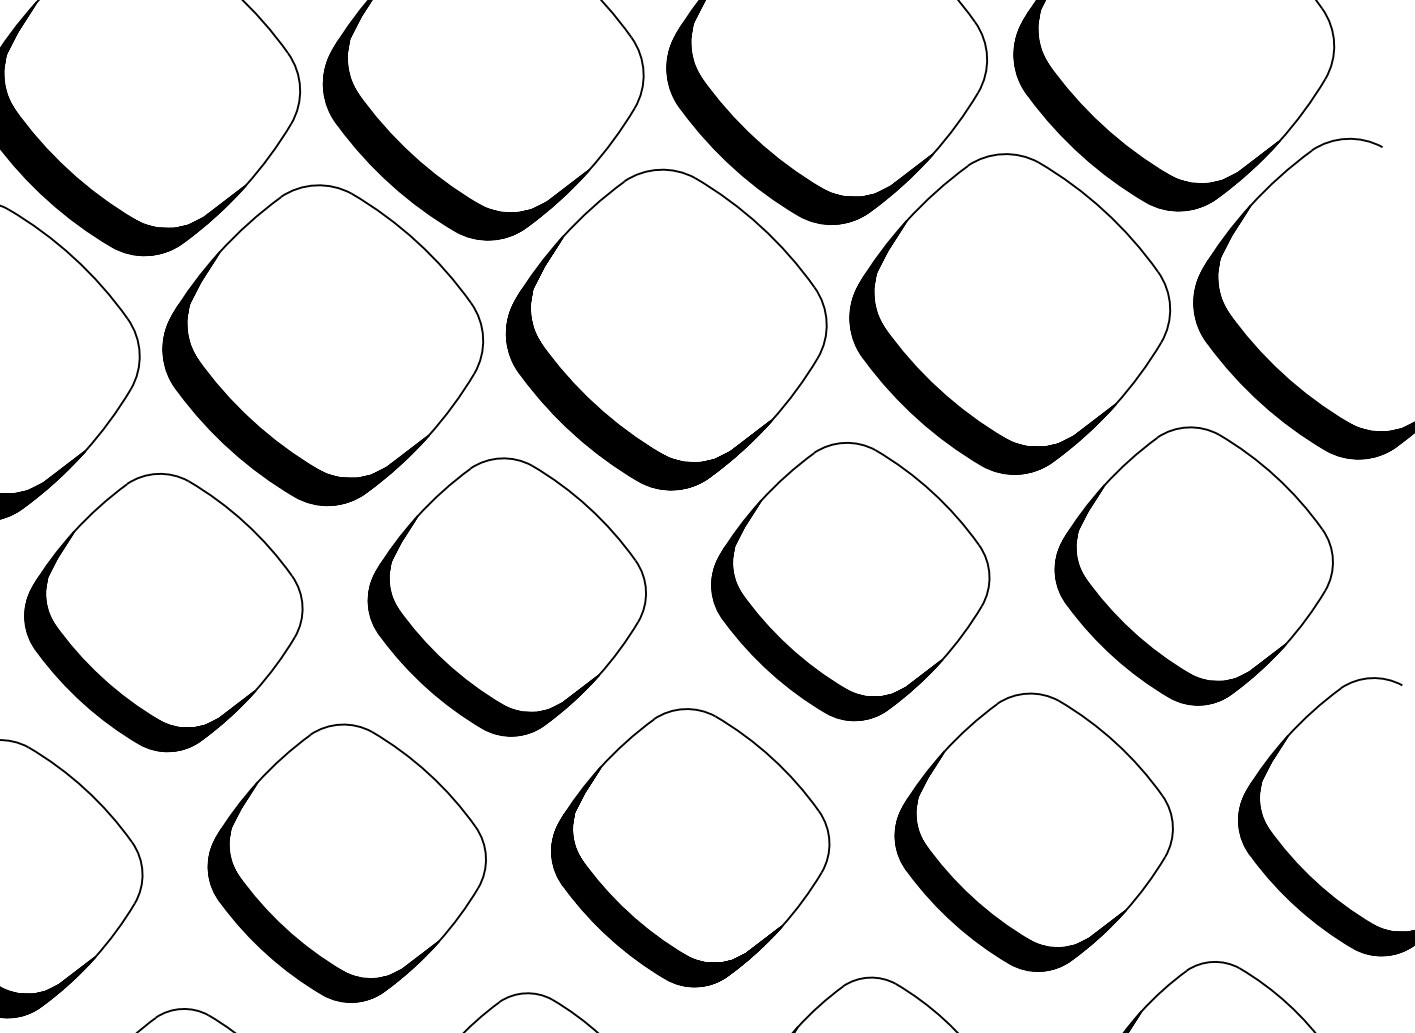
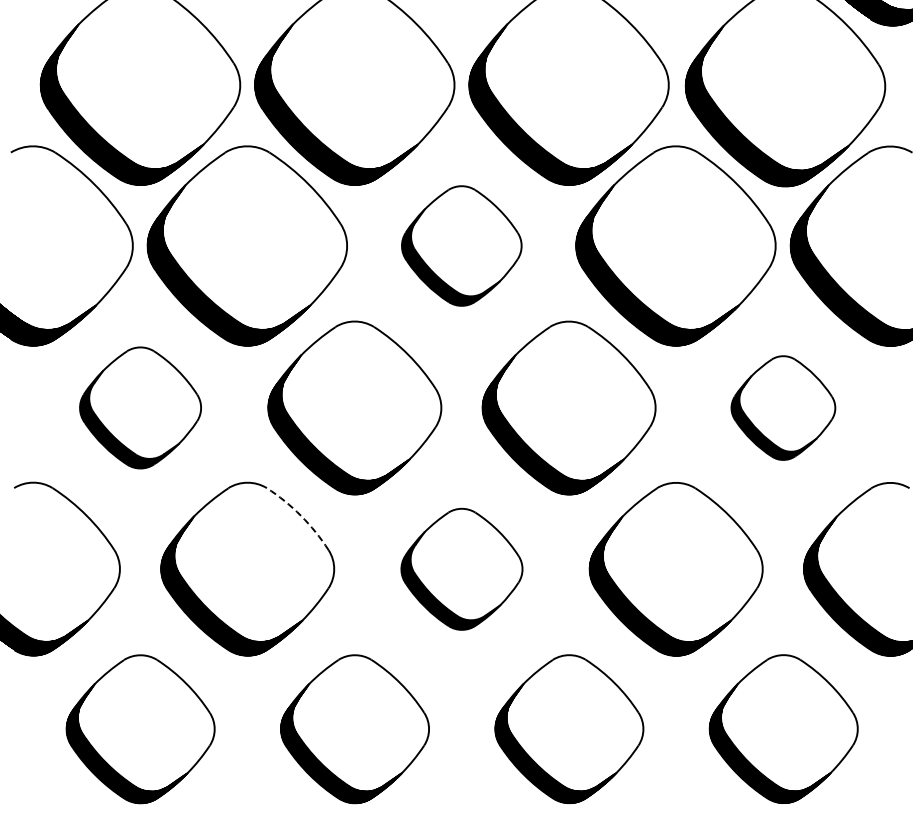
part: (666, 328) -> (461, 245), size x0.6
part: (1194, 565) -> (783, 407), size x0.6
part: (163, 611) -> (140, 407), size x0.7
arc: (427, 773) -> (300, 515), solid -> dashed
part: (689, 848) -> (461, 569), size x0.7

